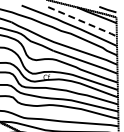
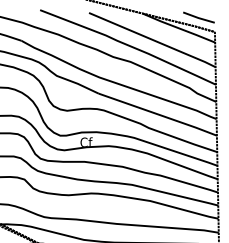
line: (84, 22) -> (155, 41), dashed -> solid

